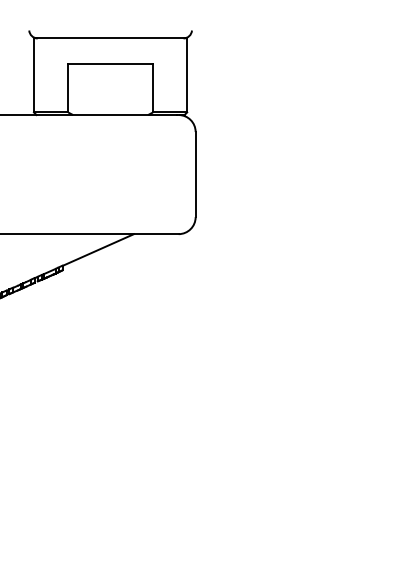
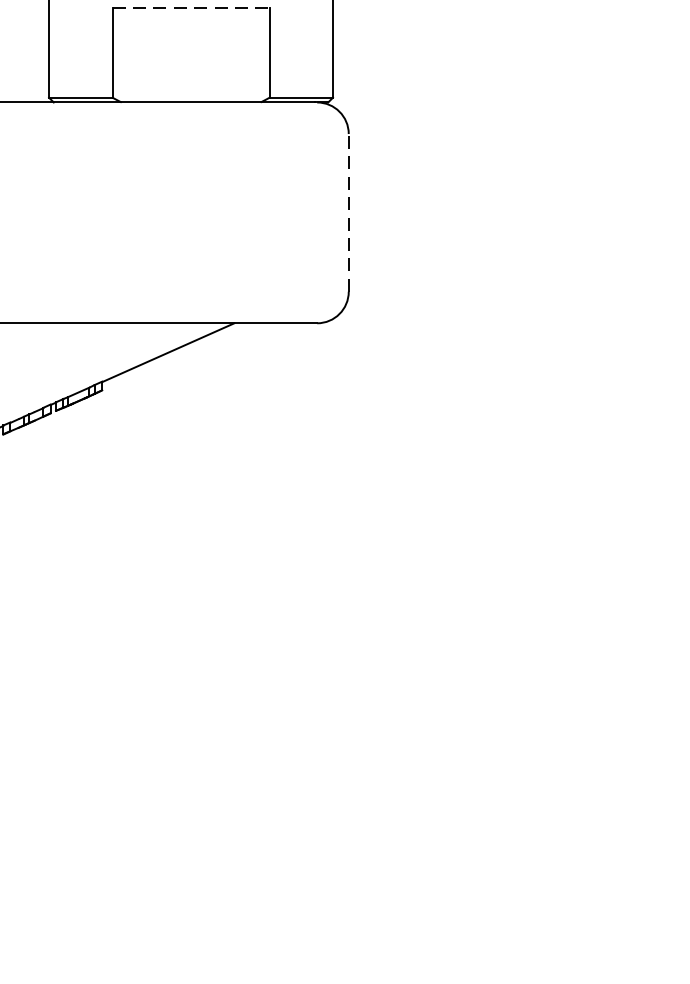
line: (111, 63) -> (192, 6), solid -> dashed
line: (195, 174) -> (348, 212), solid -> dashed

